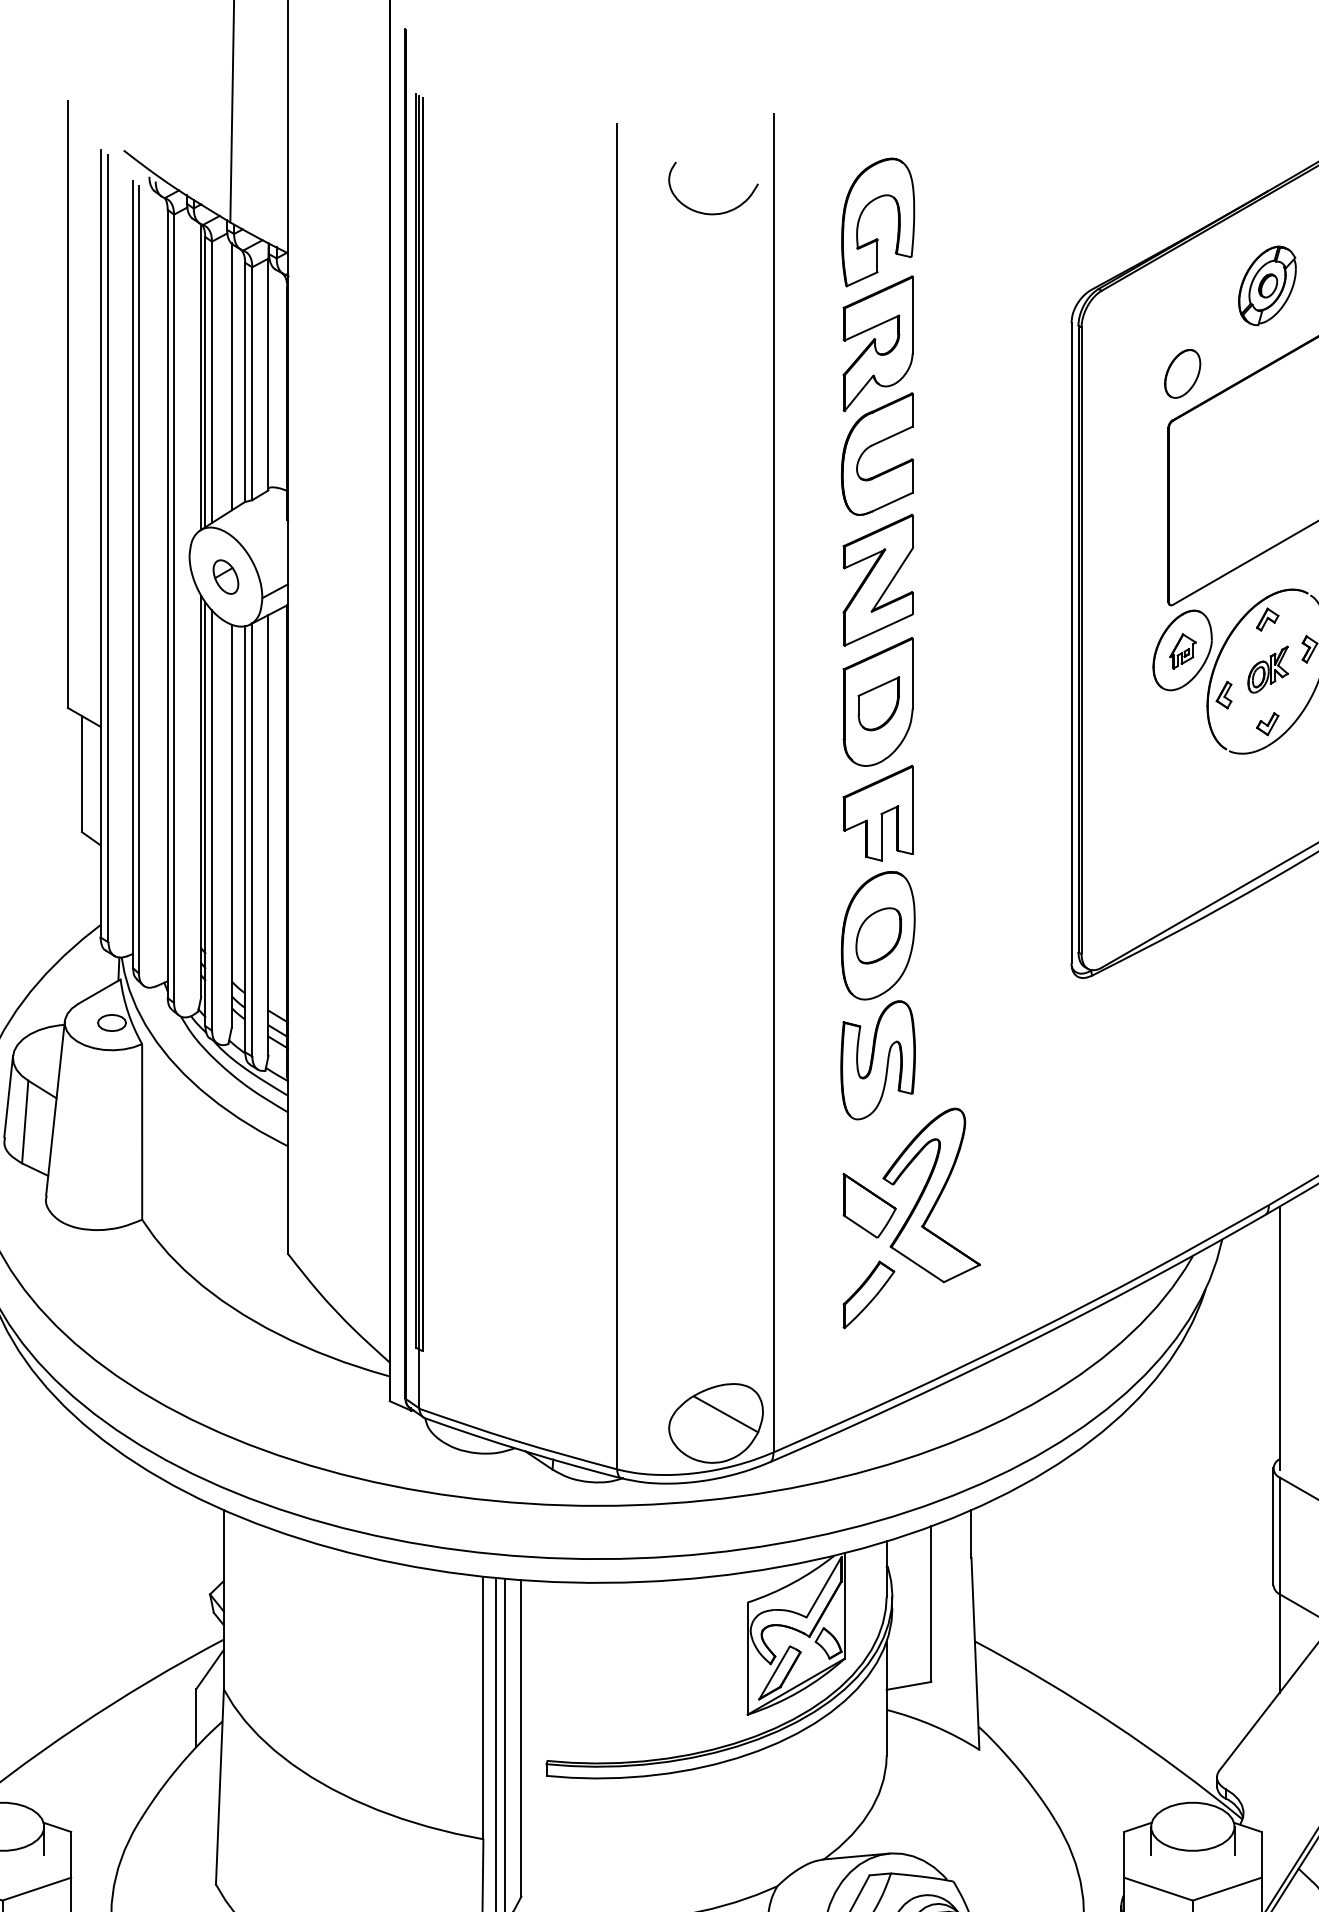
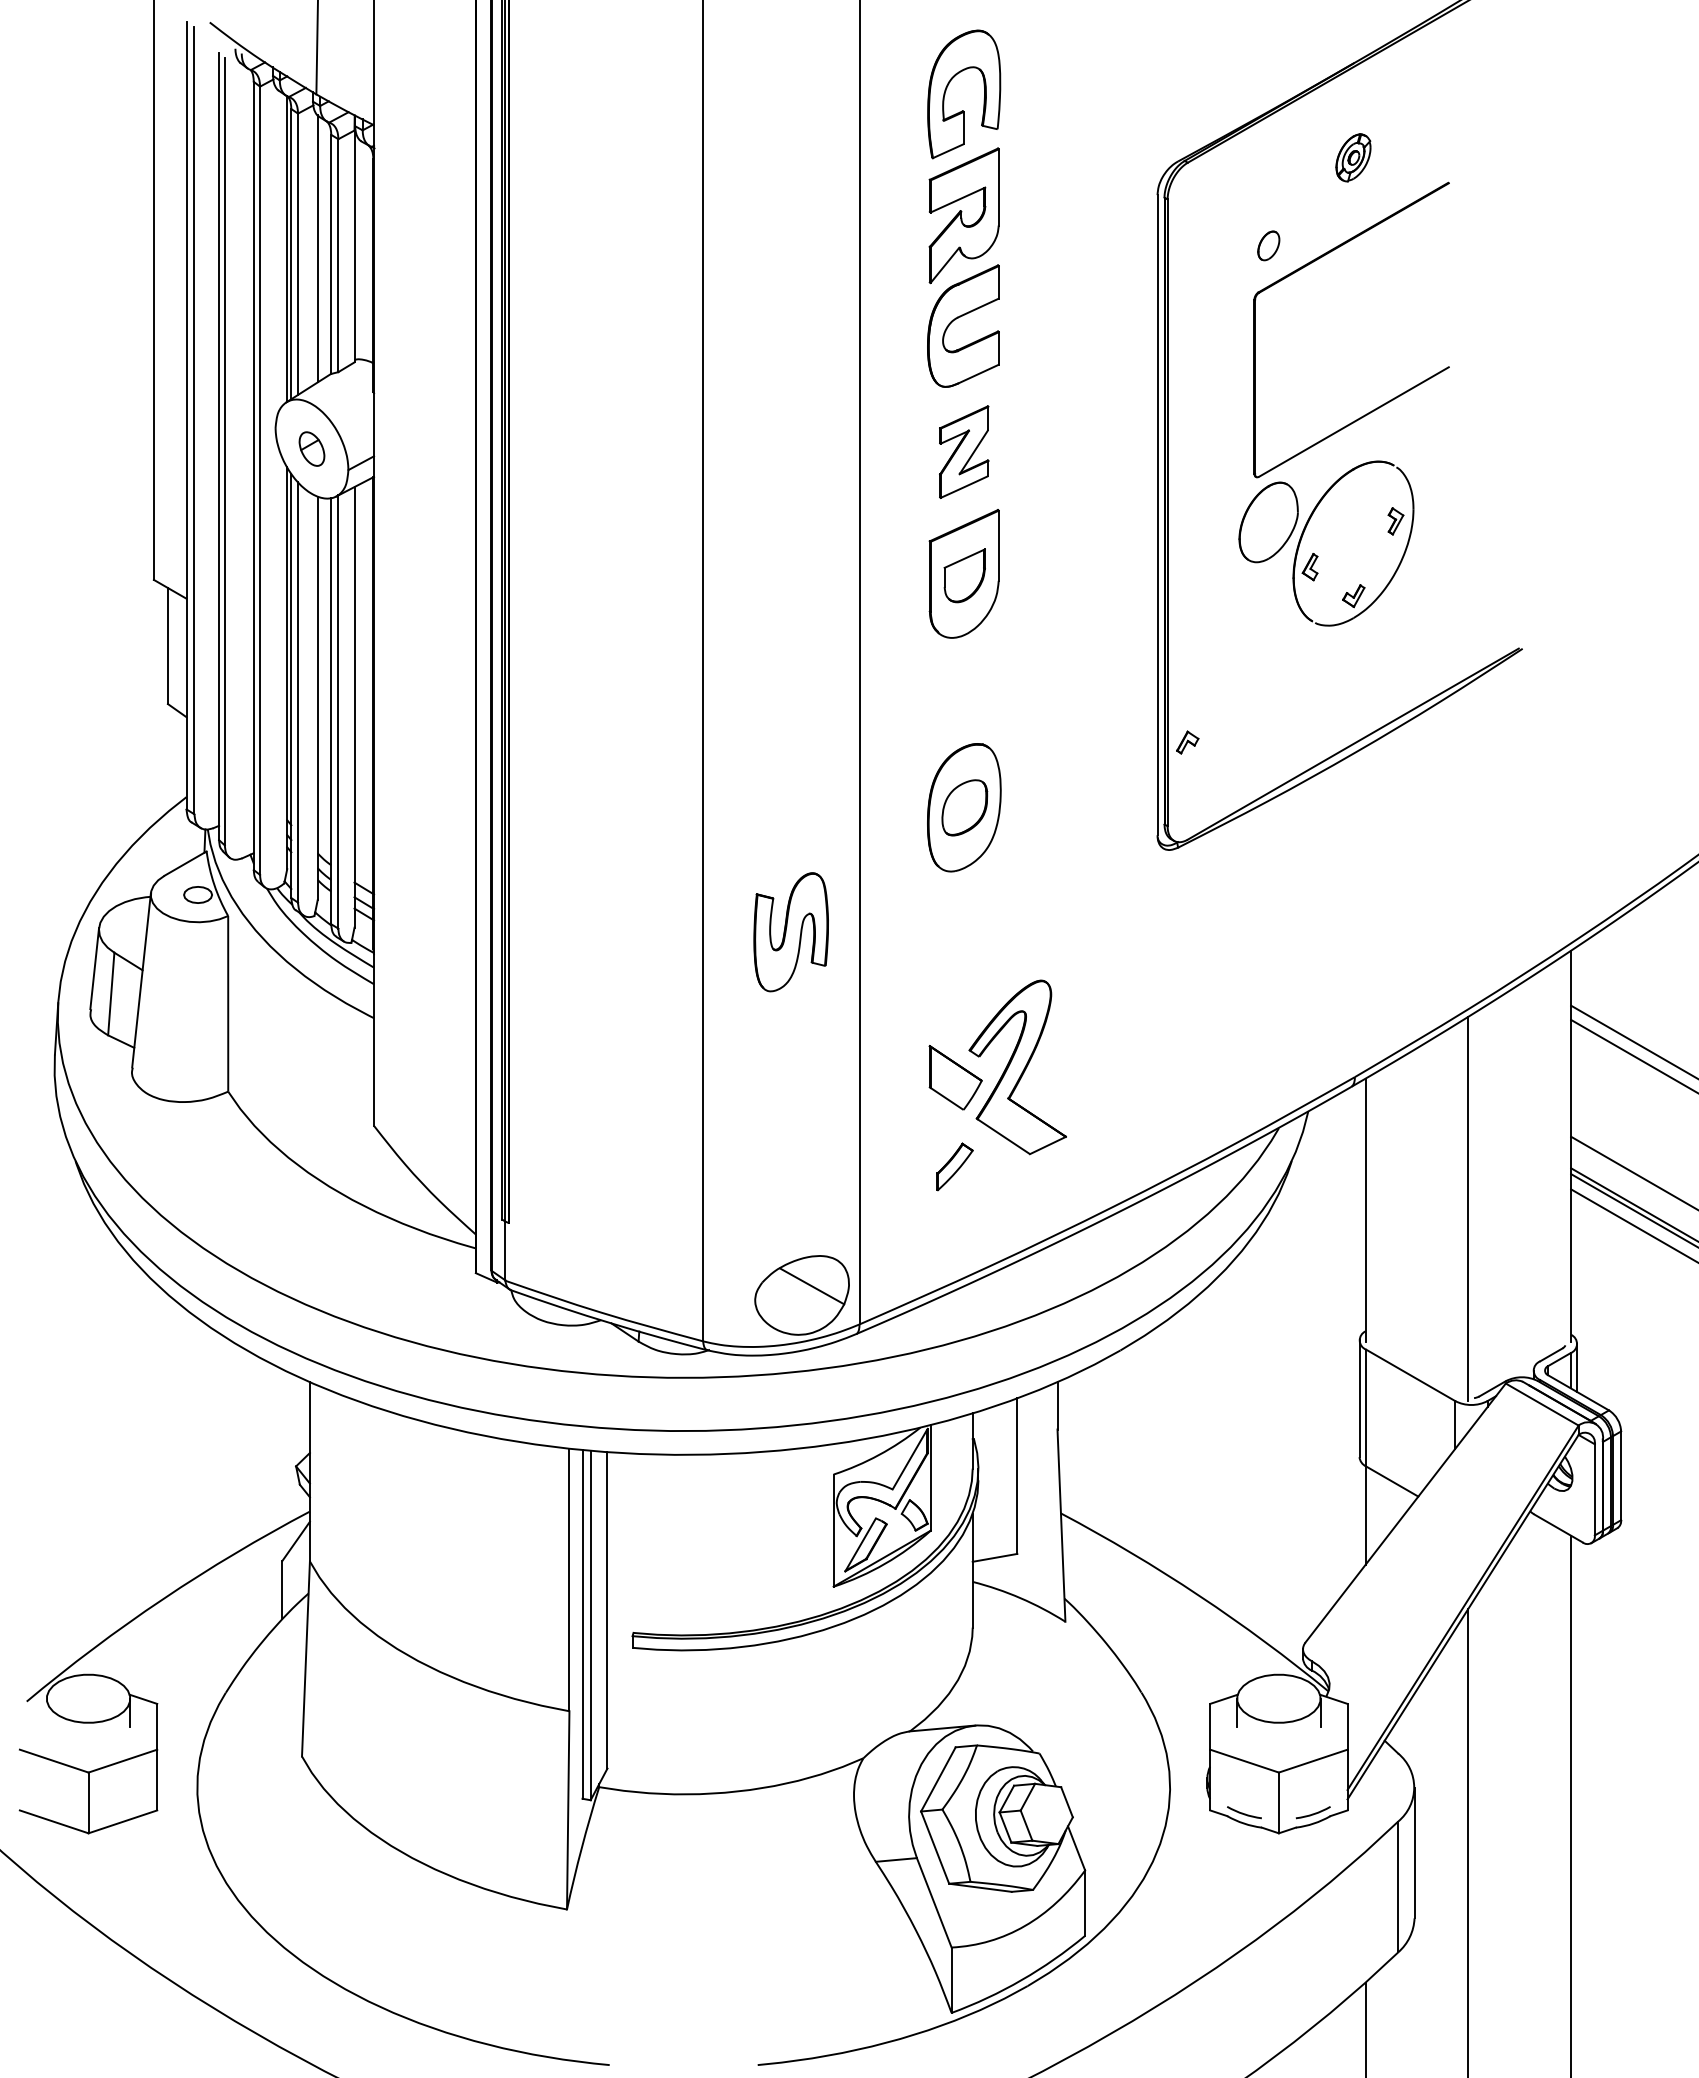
curve: (720, 212) -> (806, 84), removed
part: (1267, 285) -> (1353, 157), size x0.6
part: (1182, 373) -> (1268, 245), size x0.6
part: (877, 579) -> (963, 451), size x0.7
part: (1267, 619) -> (1187, 742), moved
part: (1182, 651) -> (1268, 523), removed
part: (1268, 669) -> (1354, 541), removed
part: (877, 812) -> (963, 684), removed
part: (877, 1060) -> (790, 932), moved
part: (868, 1294) -> (954, 1166), size x0.7

